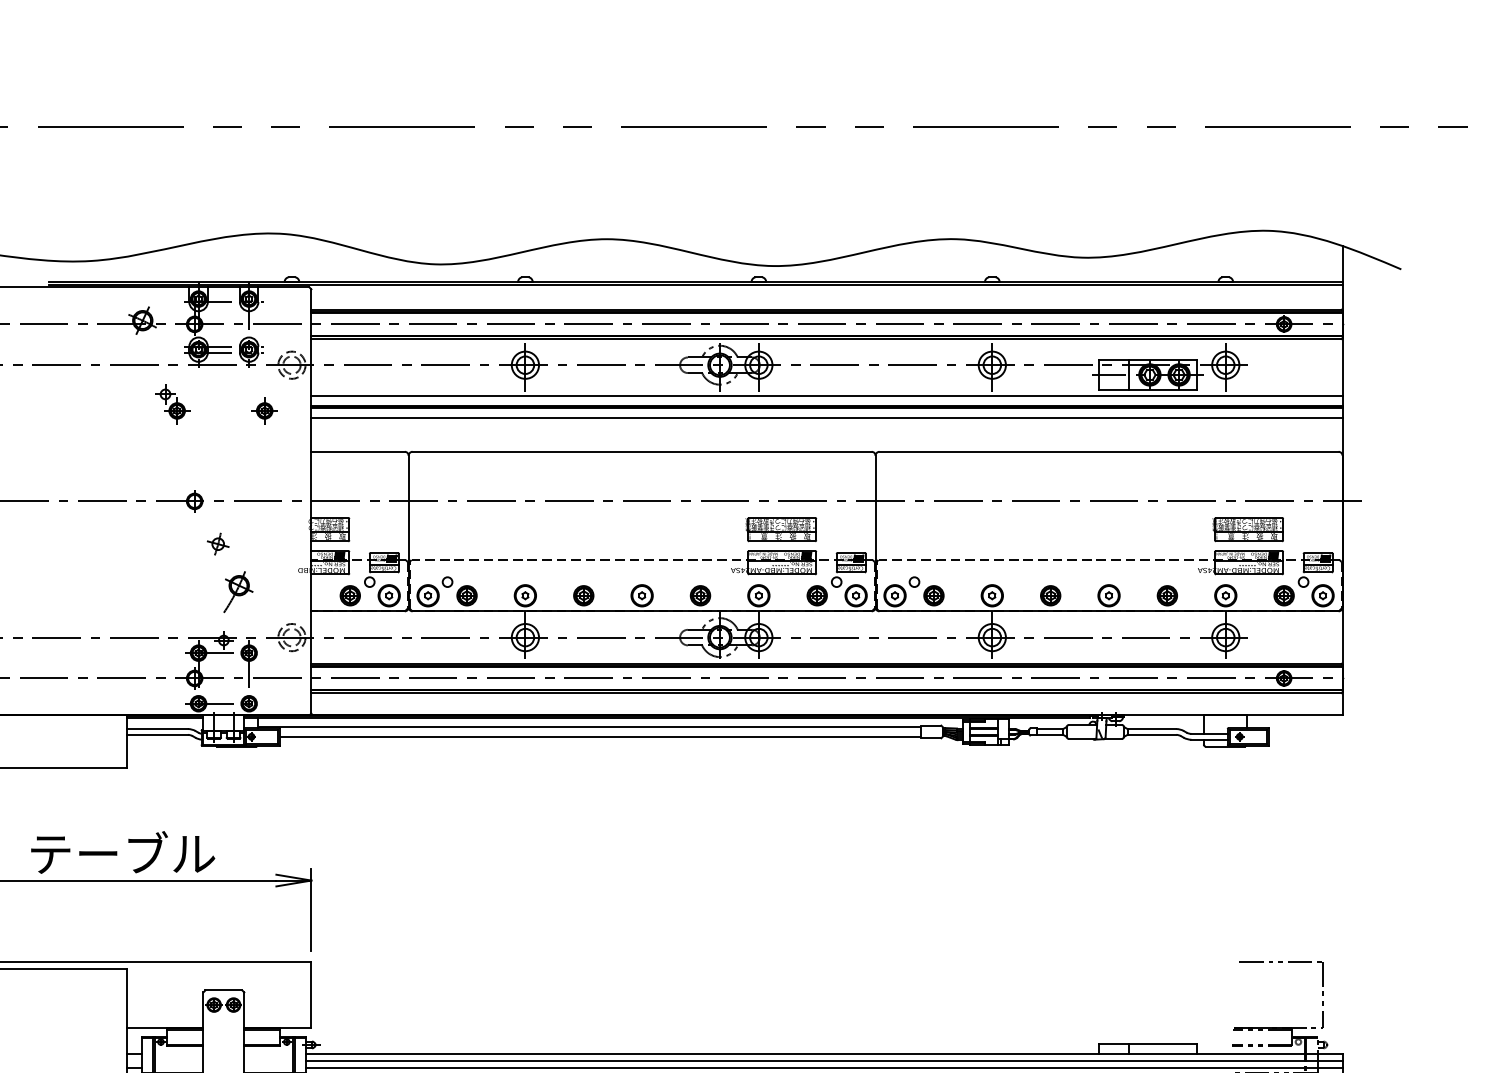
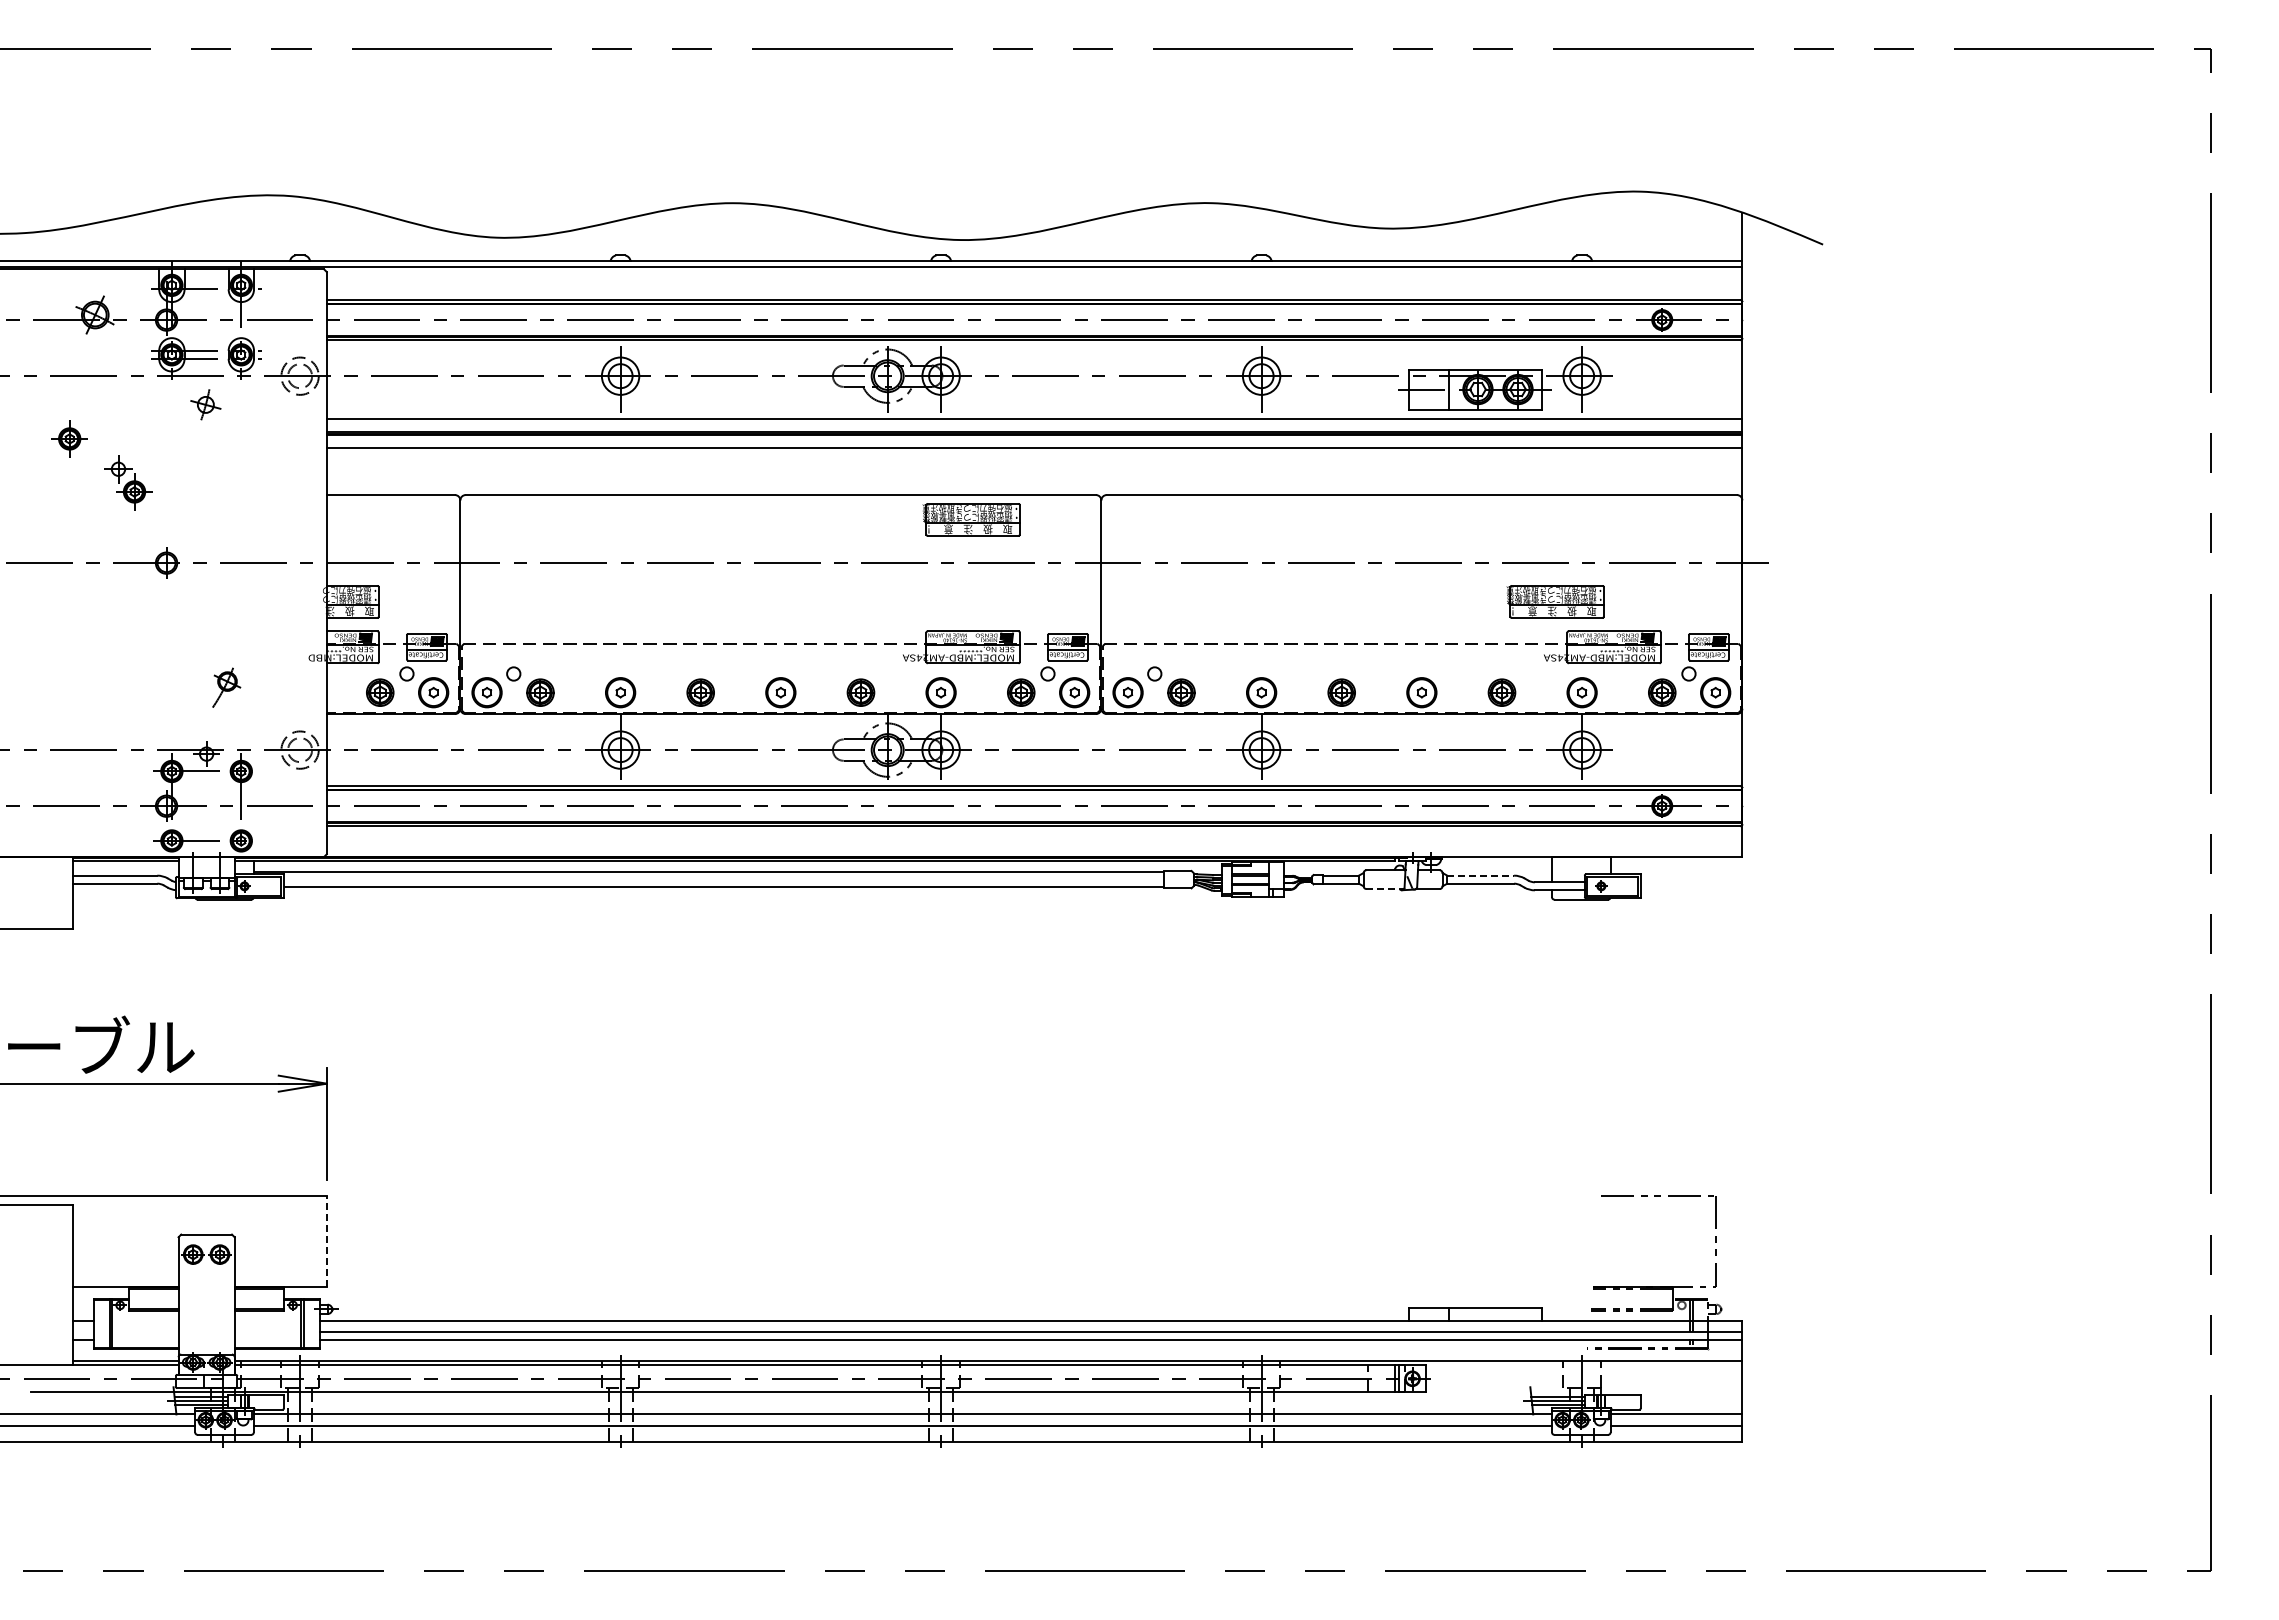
part: (172, 404) -> (128, 482), moved
part: (264, 410) -> (69, 438), moved
part: (781, 529) -> (971, 519), moved
part: (1247, 529) -> (1555, 601), moved
part: (217, 543) -> (205, 404), moved
part: (238, 591) -> (226, 687), size x0.7
line: (1152, 728) -> (1481, 875), solid -> dashed
line: (1082, 739) -> (1385, 889), solid -> dashed
line: (311, 994) -> (326, 1240), solid -> dashed

